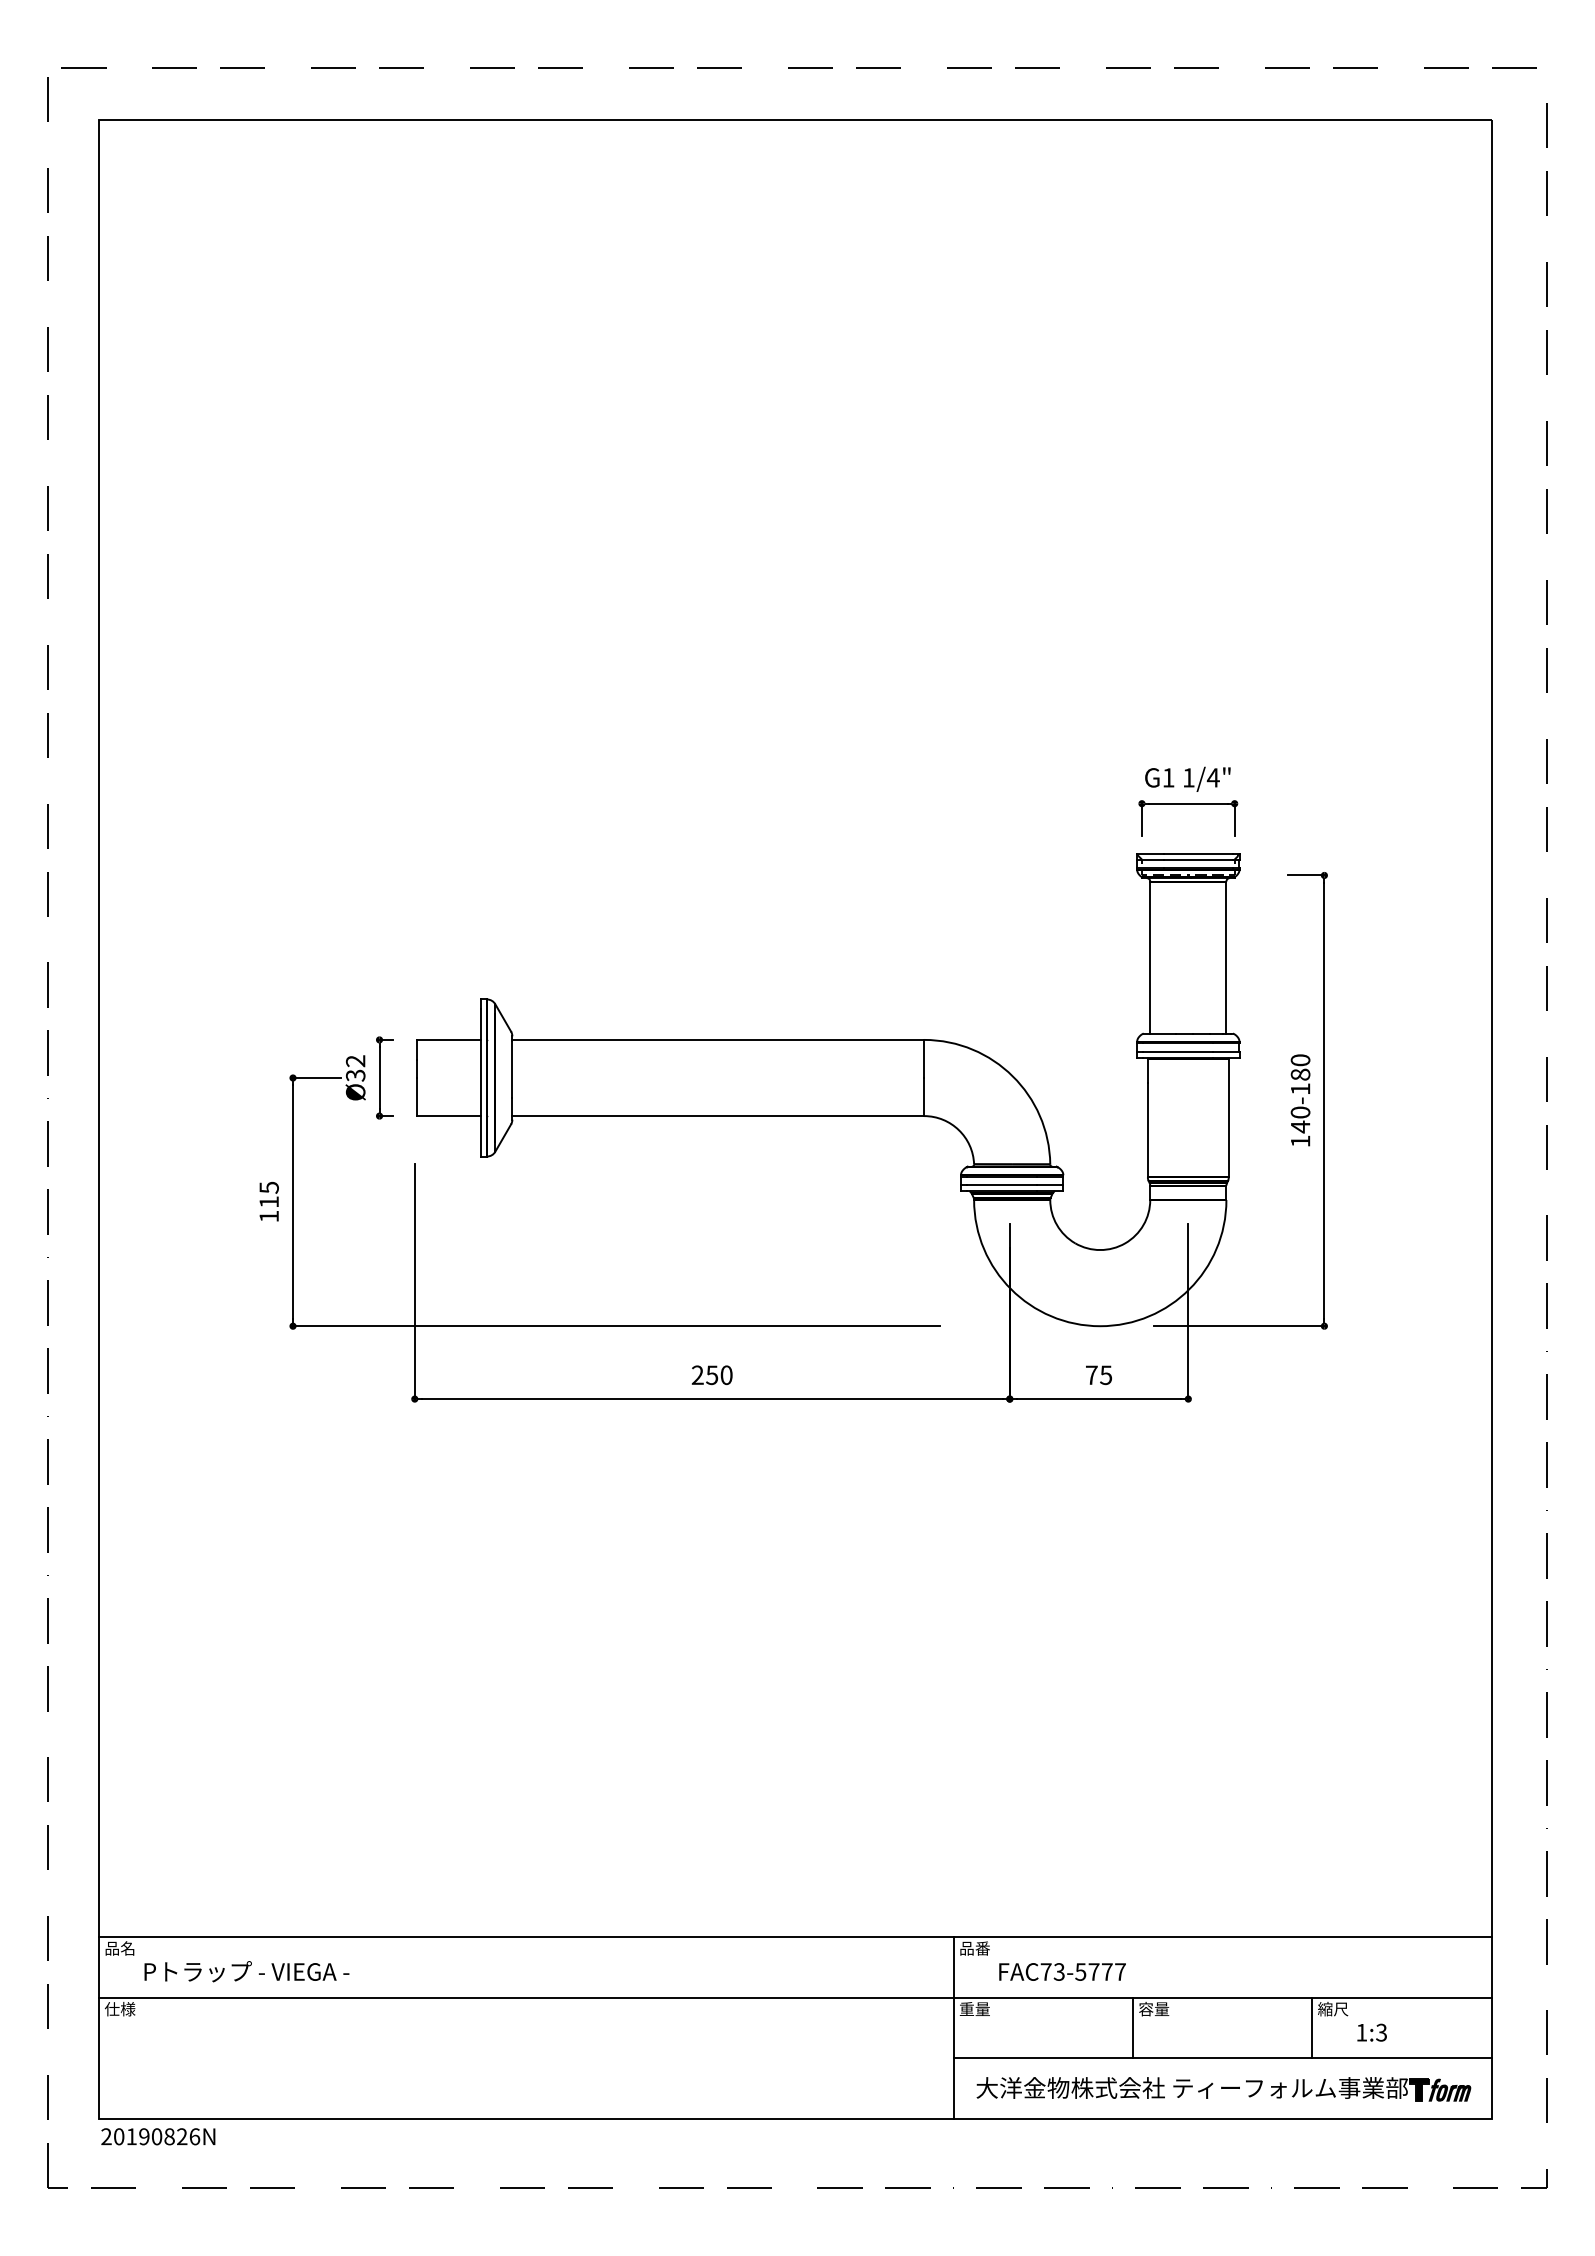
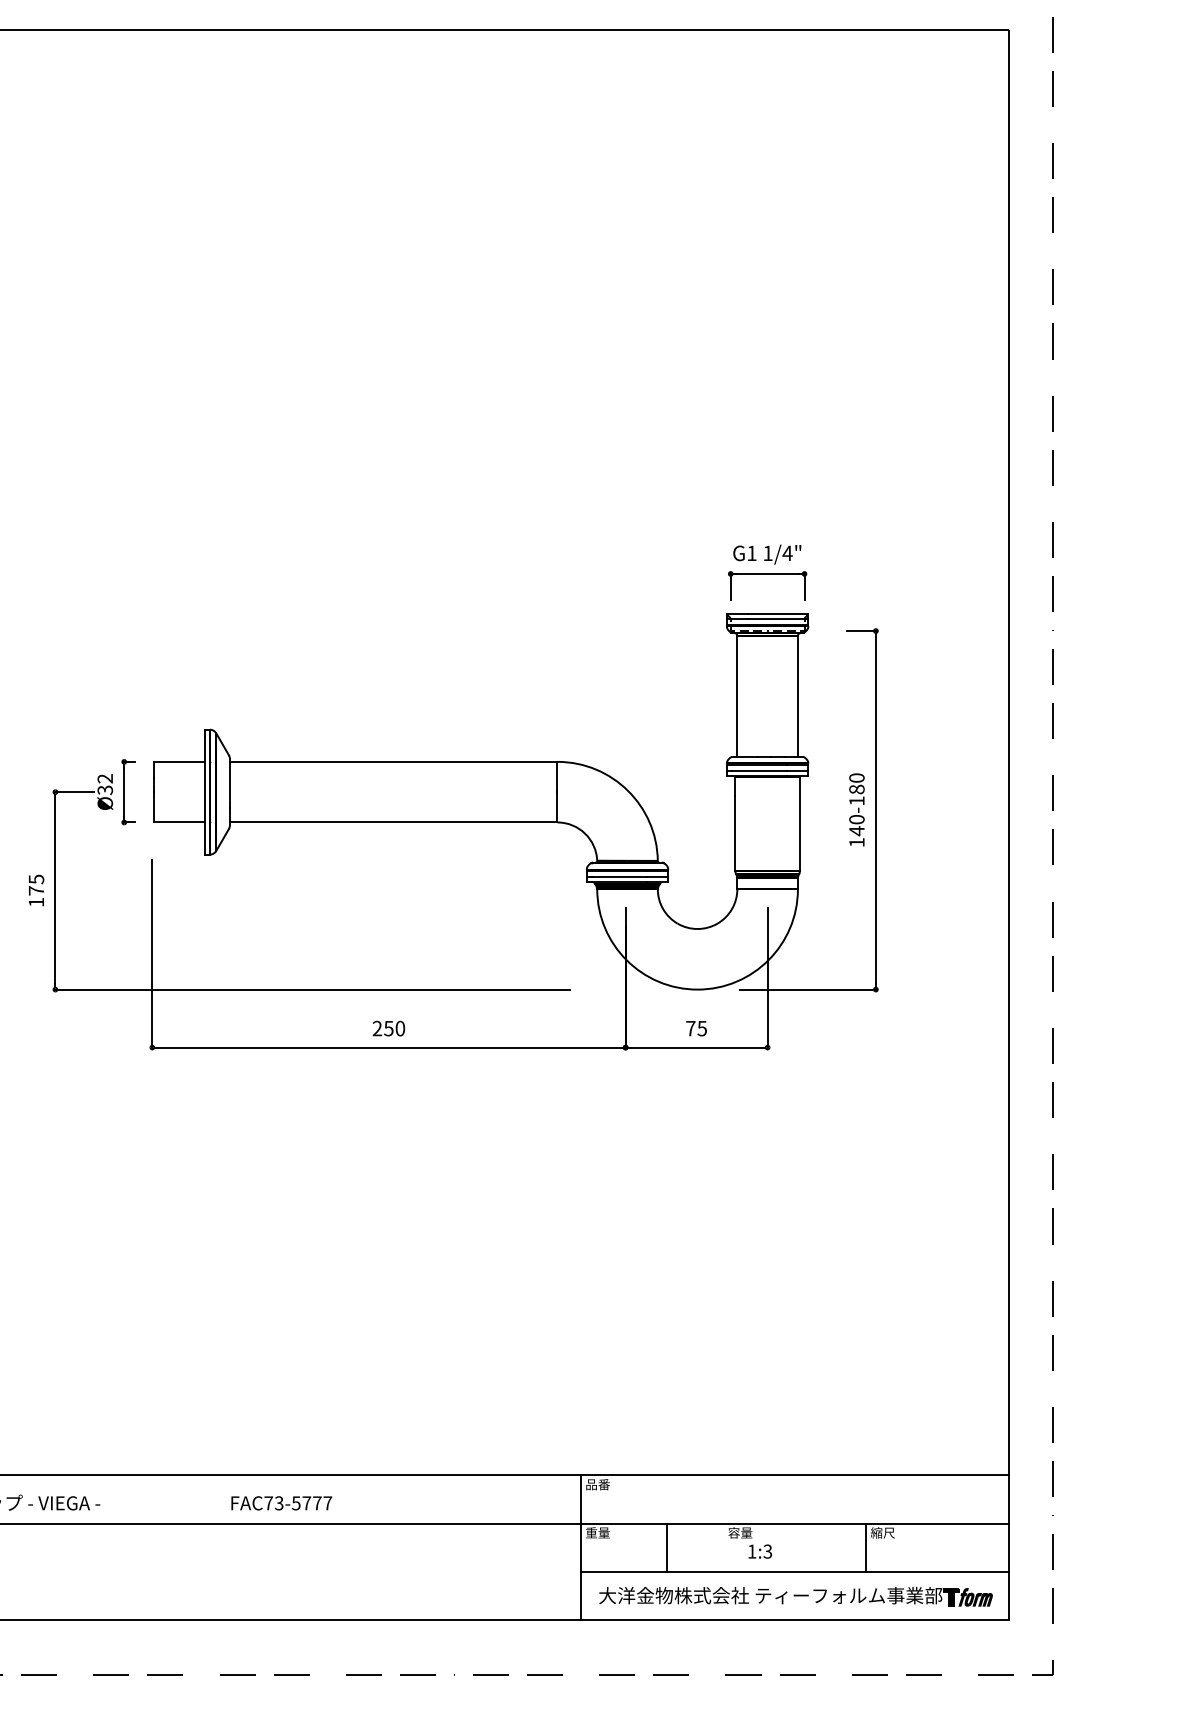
text: (268, 1201) -> (35, 890), 115 -> 175
text: (1062, 1971) -> (281, 1502), moved
line: (1133, 2027) -> (666, 1547), moved
text: (1371, 2032) -> (759, 1551), moved

